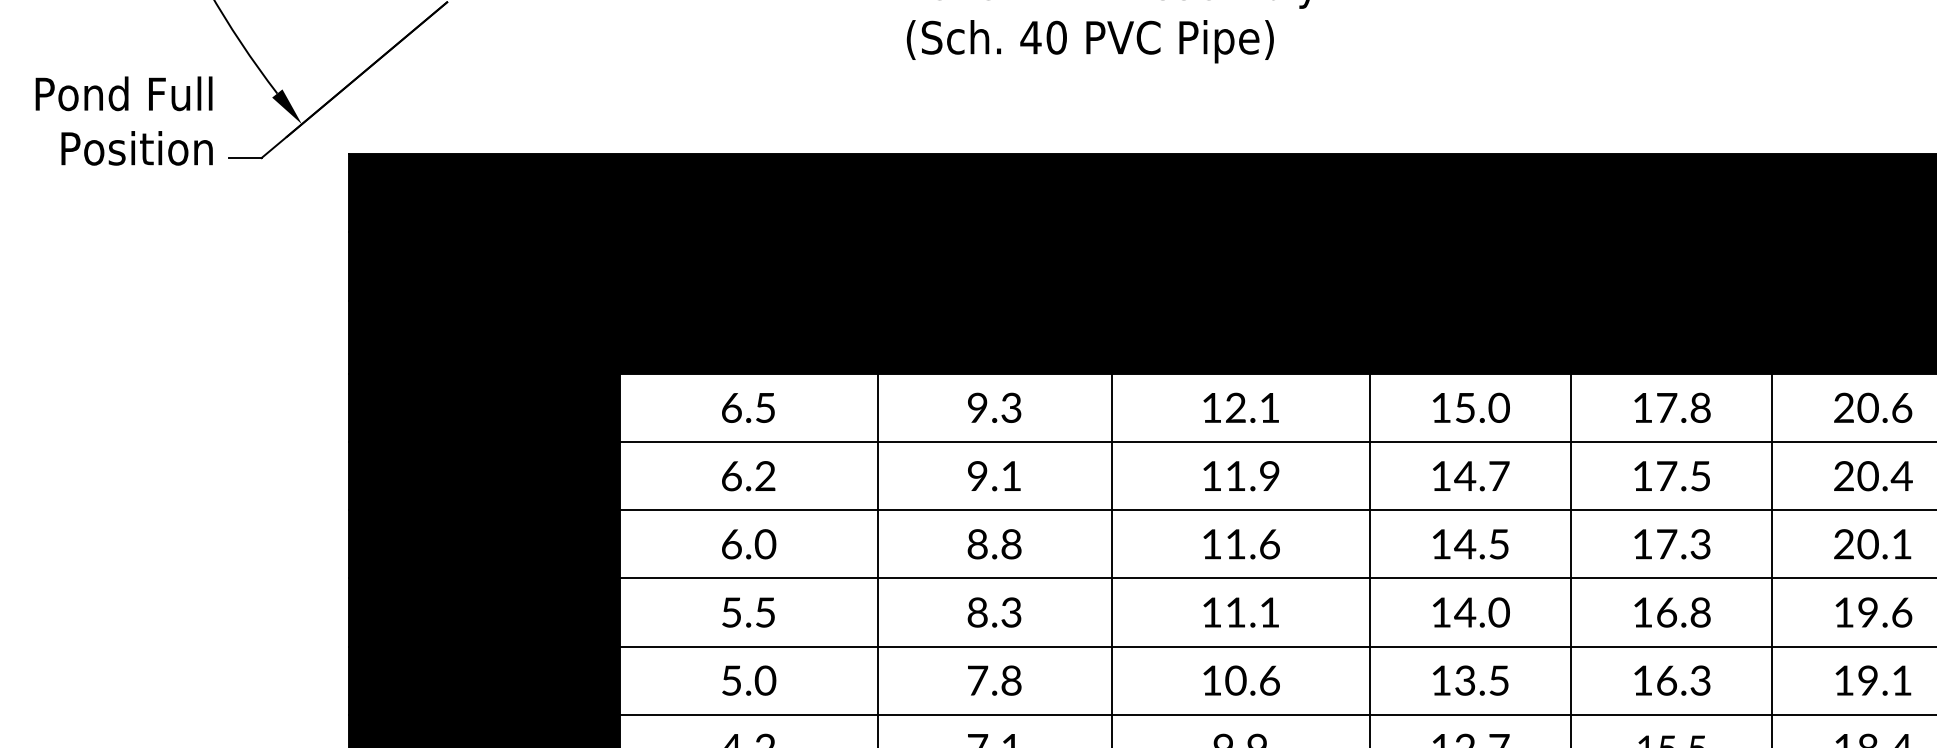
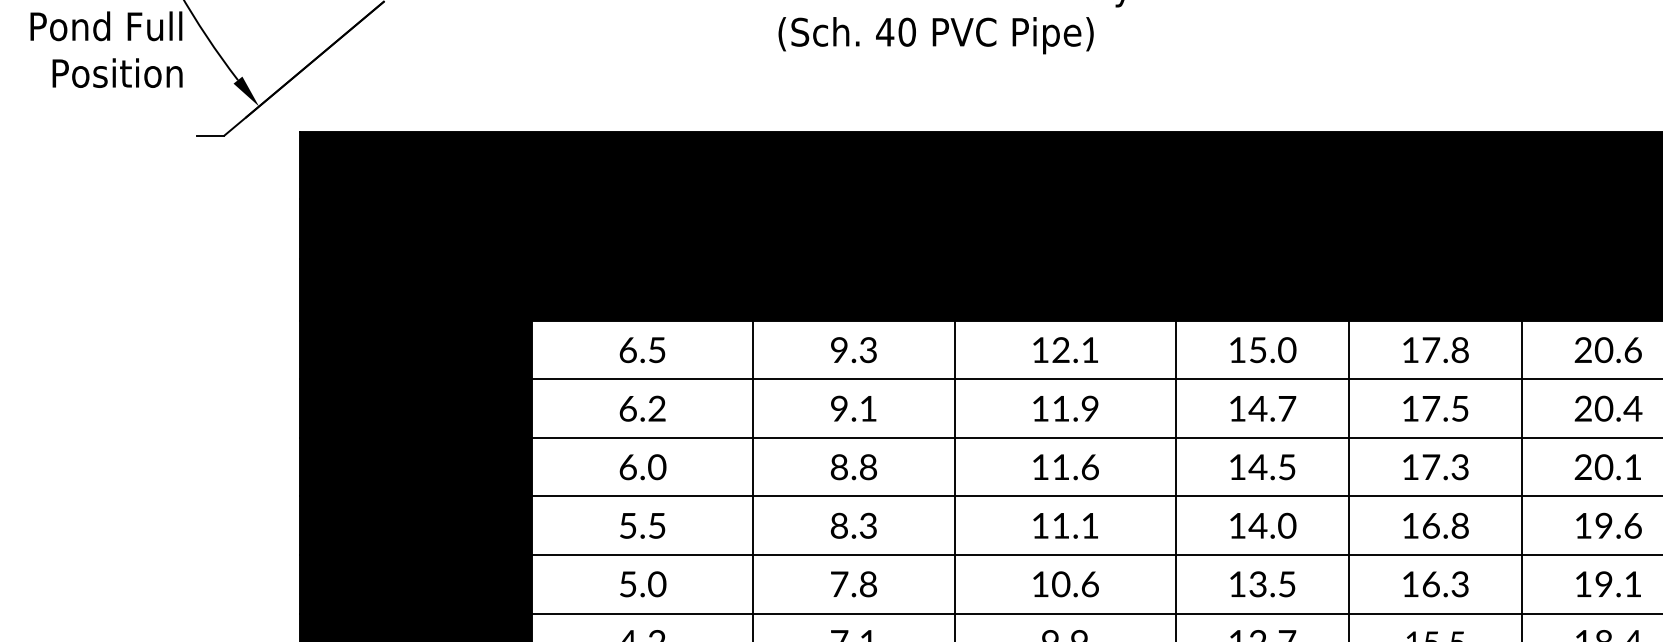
text: (123, 120) -> (105, 49), moved

